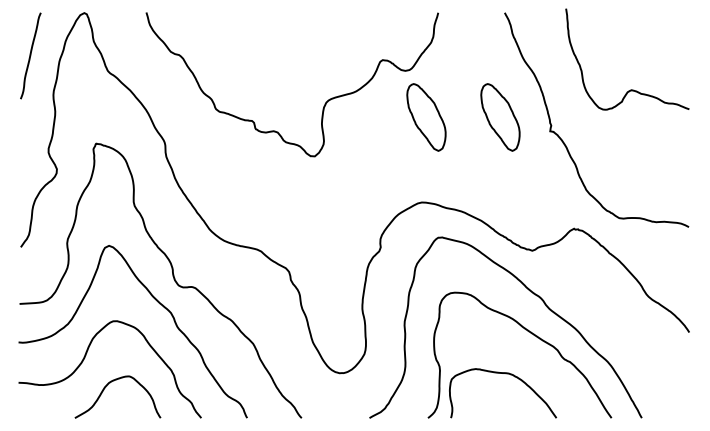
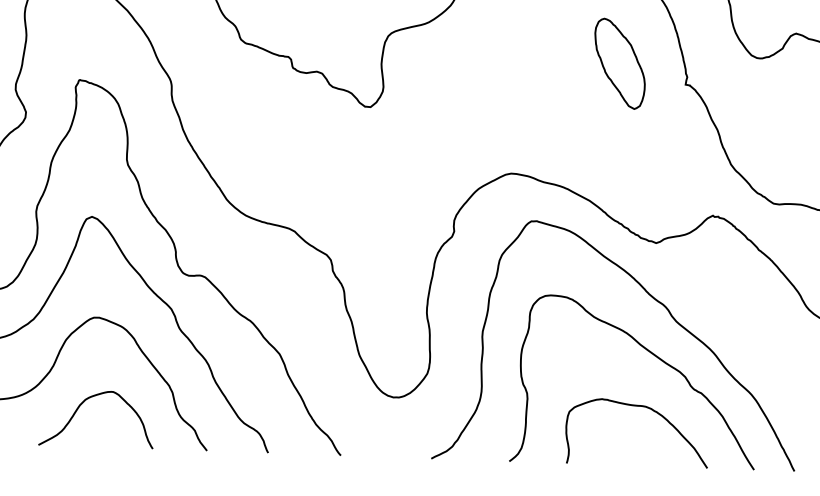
part: (426, 117) -> (521, 60), removed
curve: (505, 374) -> (641, 407), moved

